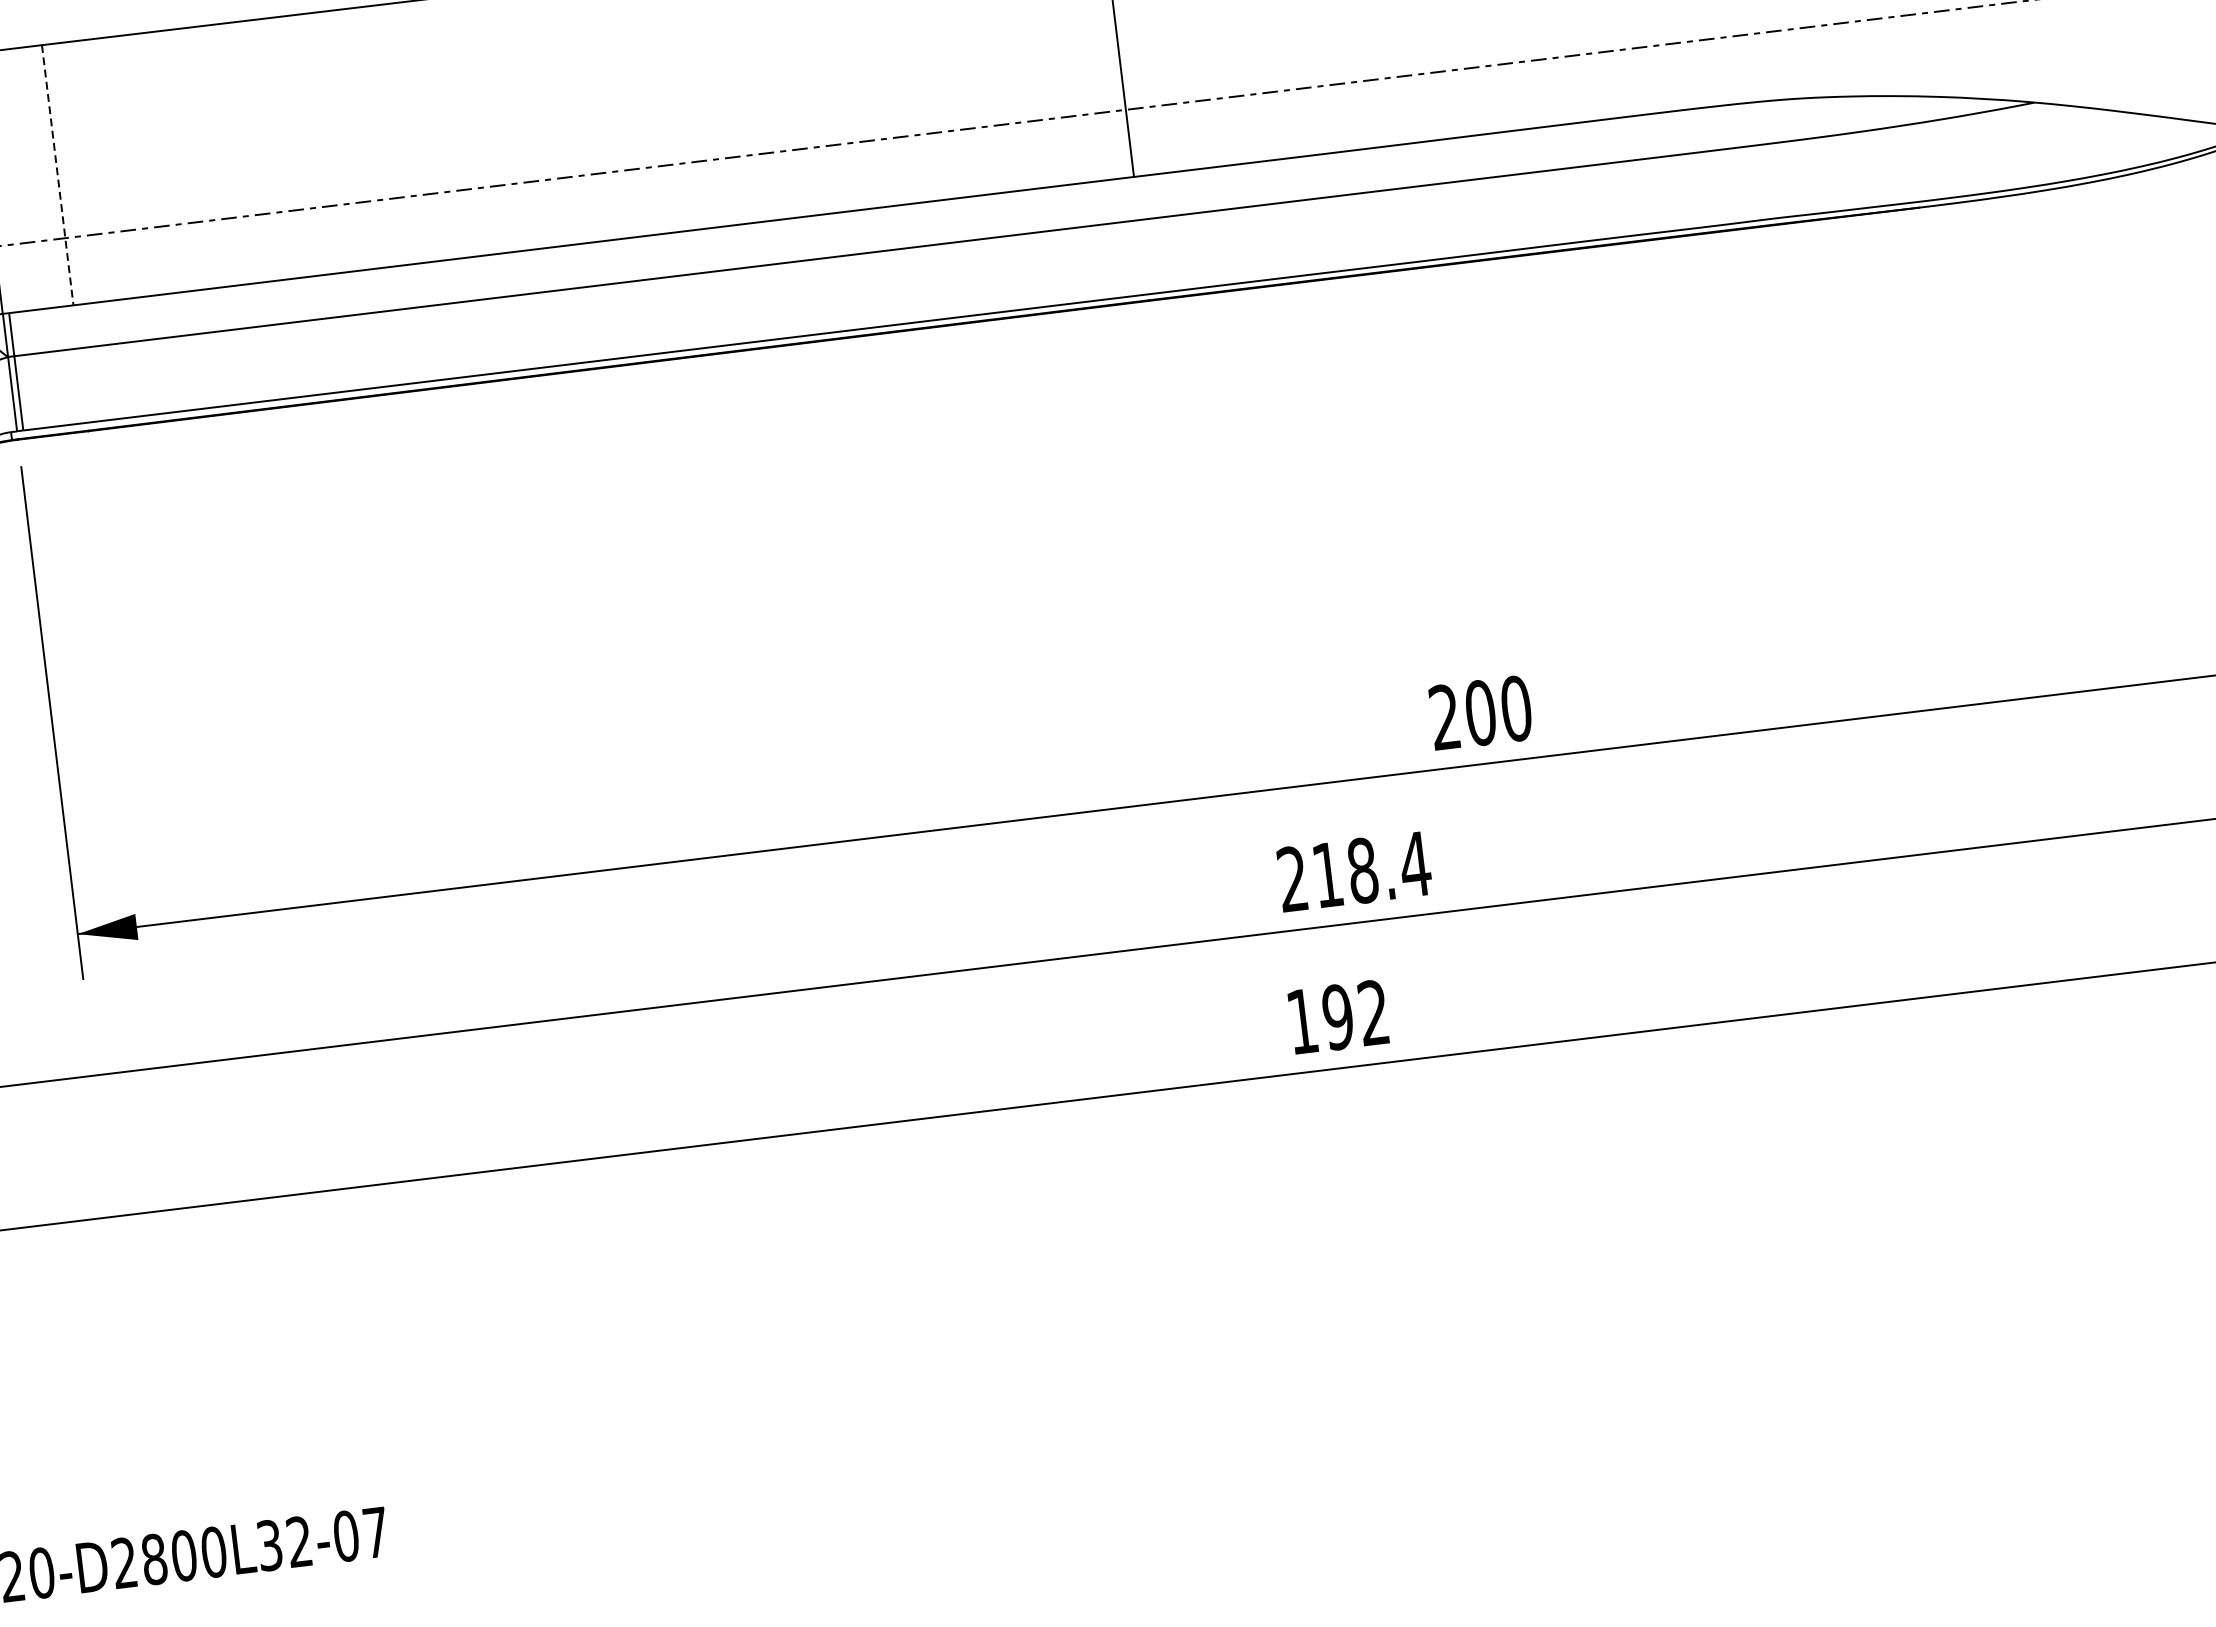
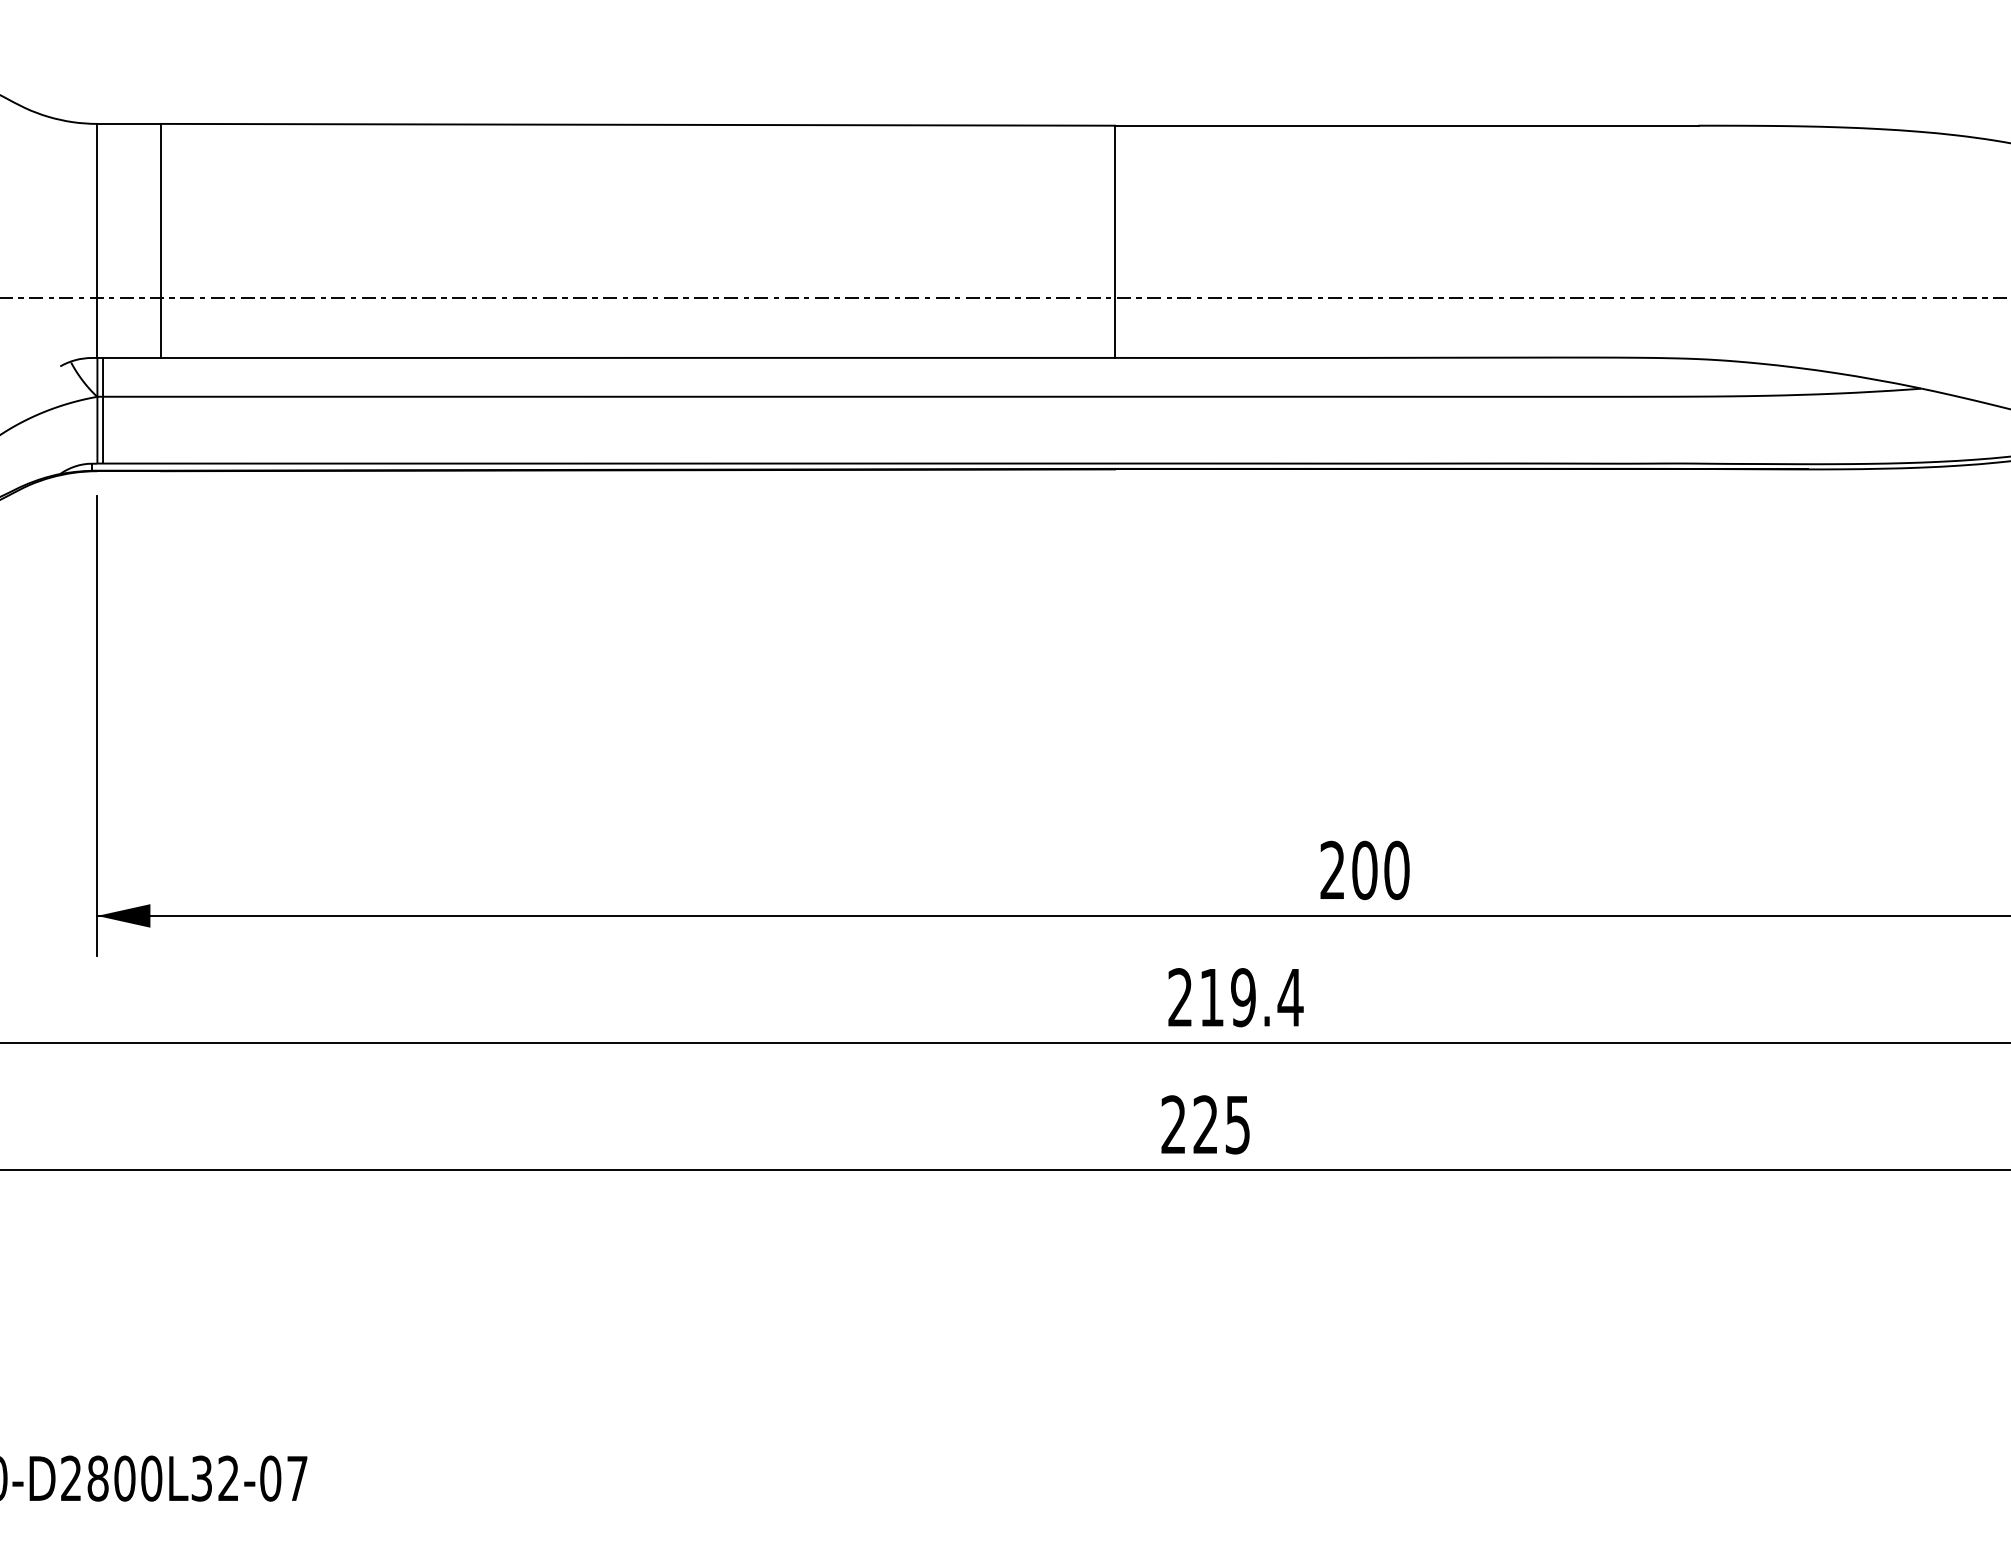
line: (57, 175) -> (160, 241), dashed -> solid
text: (1362, 870) -> (1243, 997), 218.4 -> 219.4
text: (1337, 1016) -> (1205, 1124), 192 -> 225

